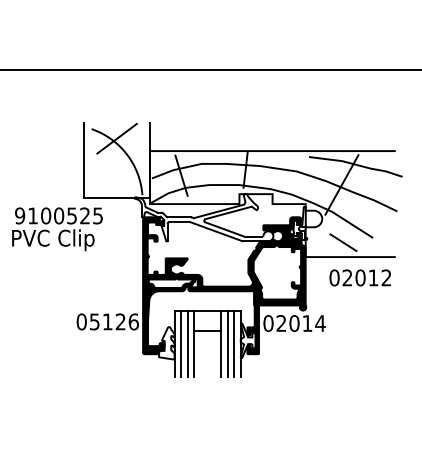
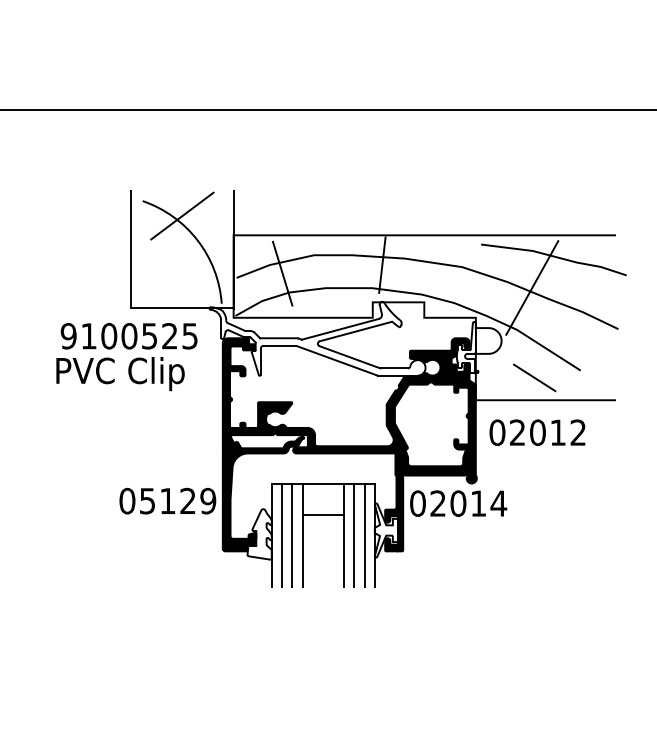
text: (57, 229) -> (126, 357), moved
text: (359, 277) -> (536, 432), moved
text: (133, 321) -> (207, 500), 05126 -> 05129

